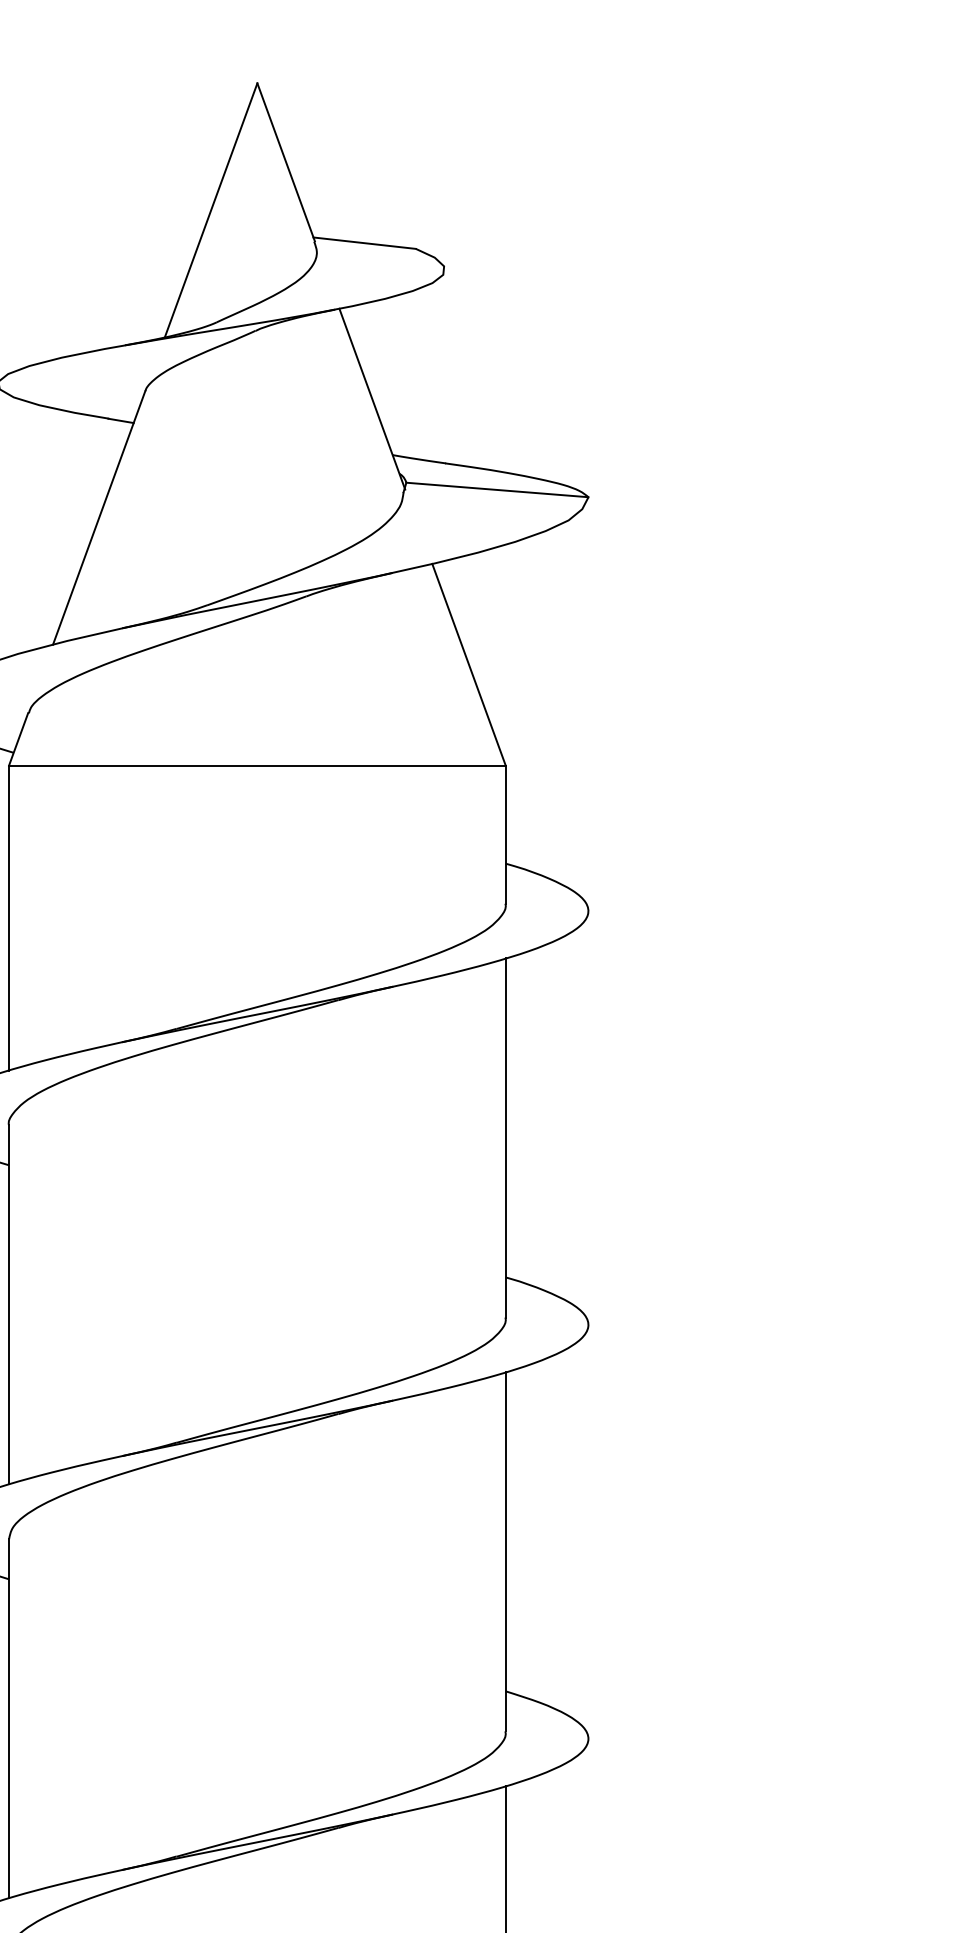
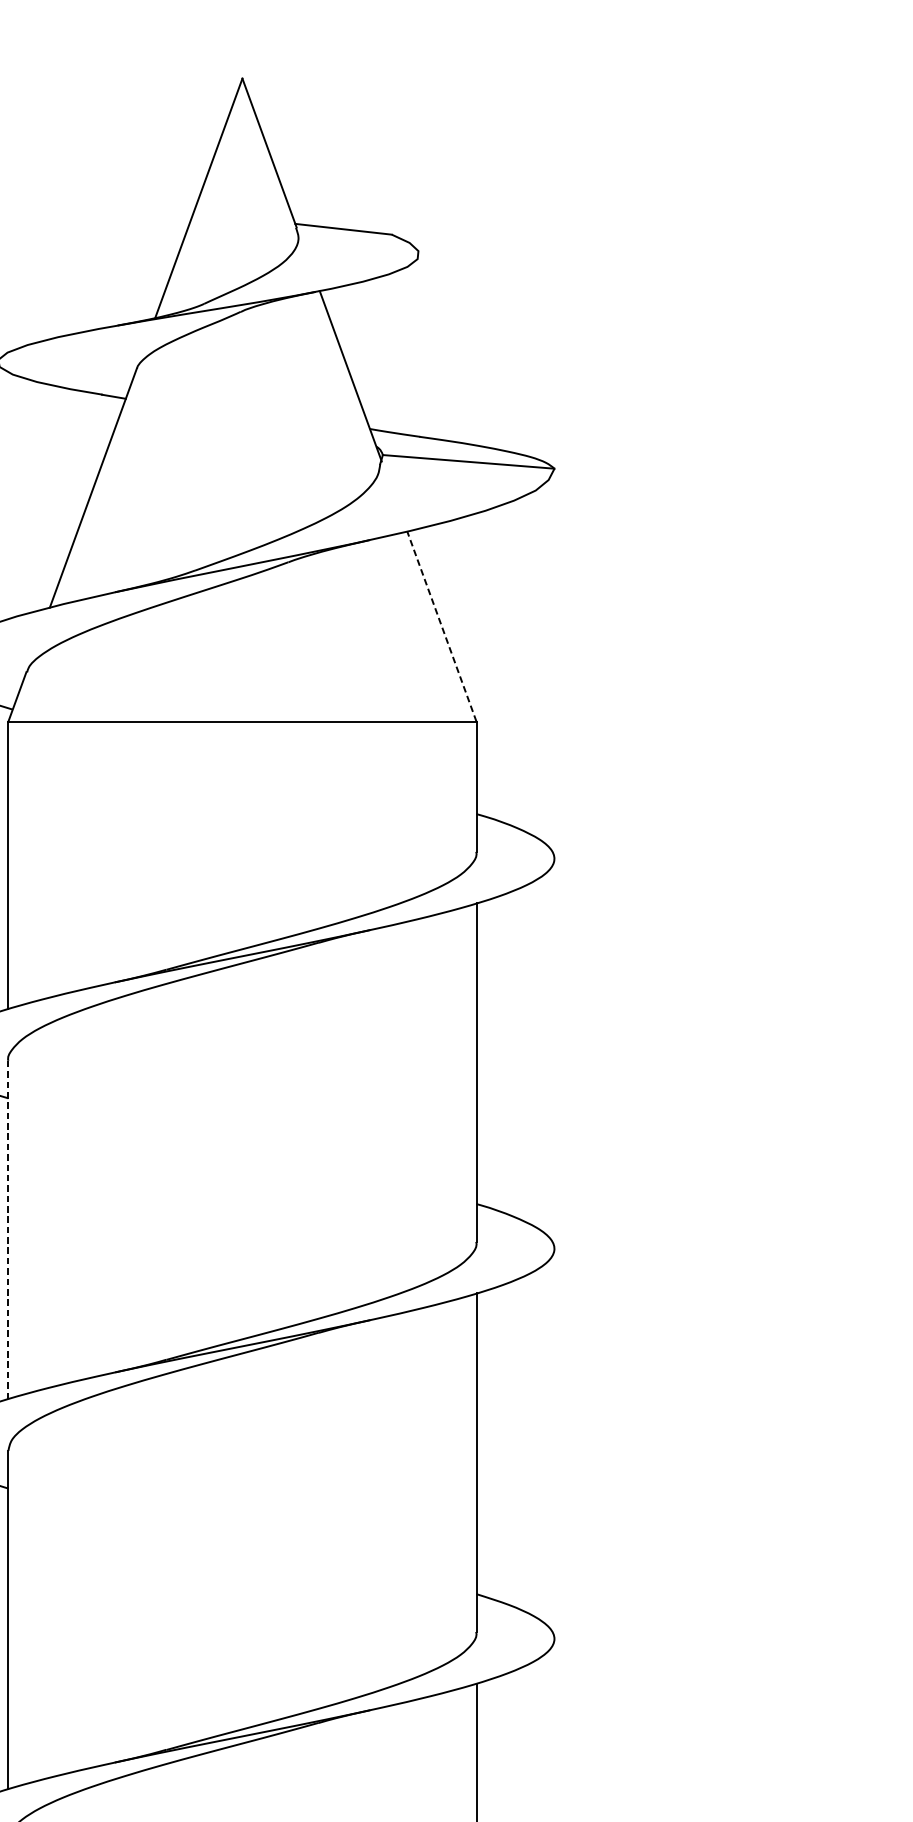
line: (468, 664) -> (441, 626), solid -> dashed
line: (9, 1305) -> (8, 1230), solid -> dashed

